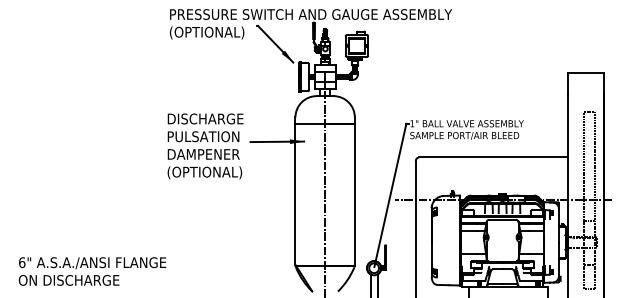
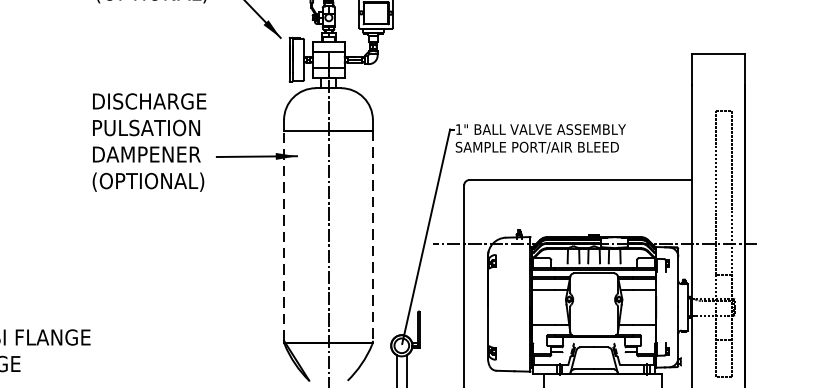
text: (205, 146) -> (149, 142), moved
line: (295, 194) -> (284, 235), solid -> dashed
line: (354, 195) -> (372, 236), solid -> dashed

